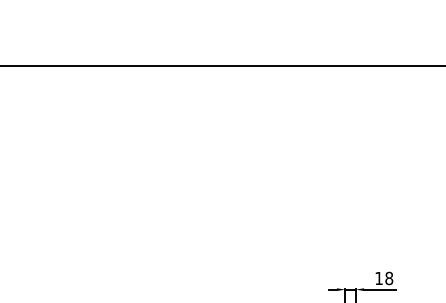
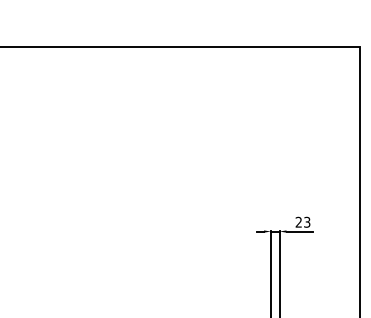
text: (383, 277) -> (302, 221), 18 -> 23

